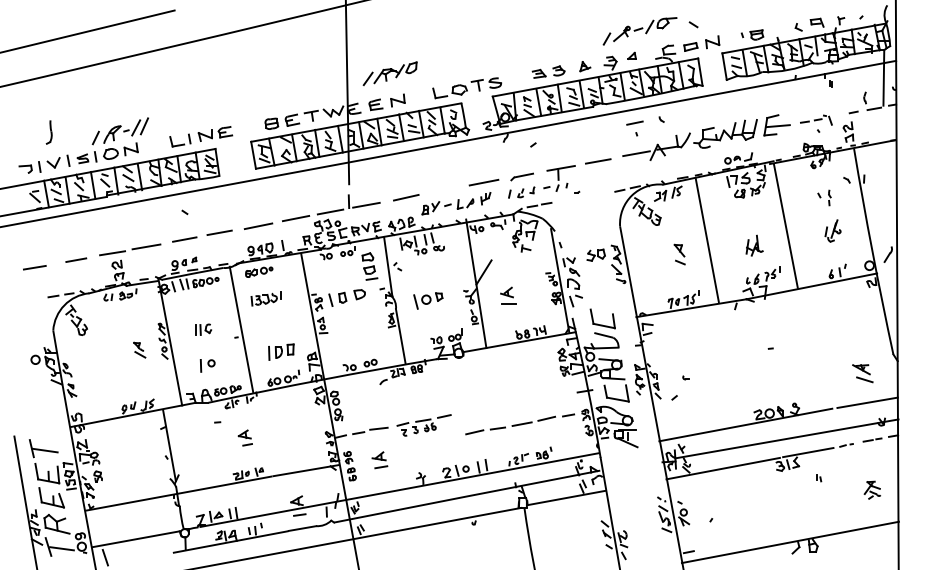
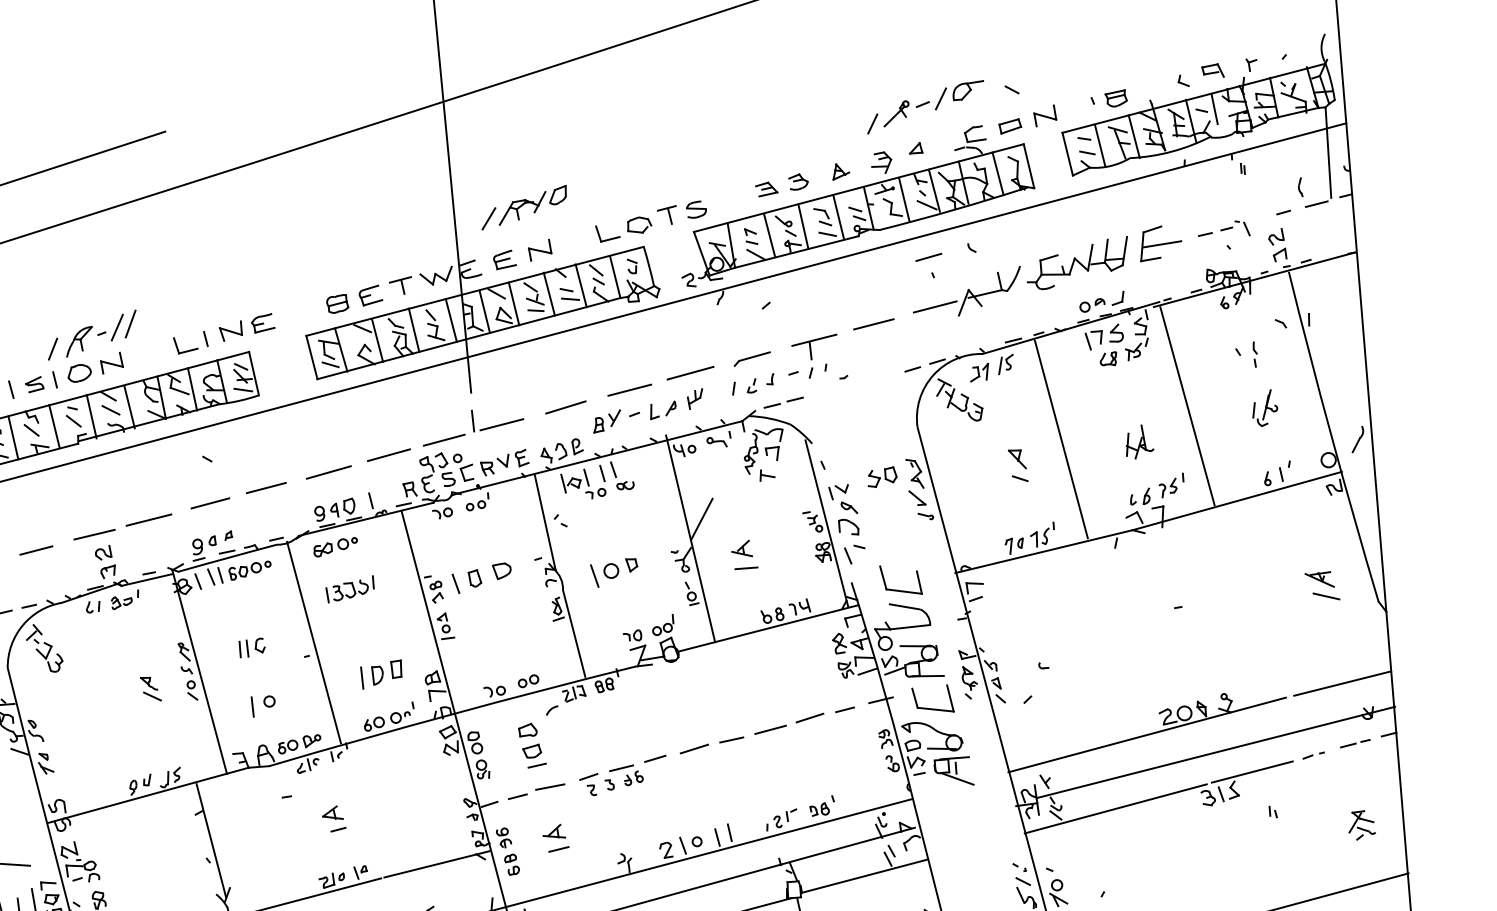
line: (445, 189) -> (628, 389), added
part: (369, 266) -> (531, 745), moved
part: (862, 373) -> (1321, 586), moved
part: (519, 424) -> (766, 730), moved

